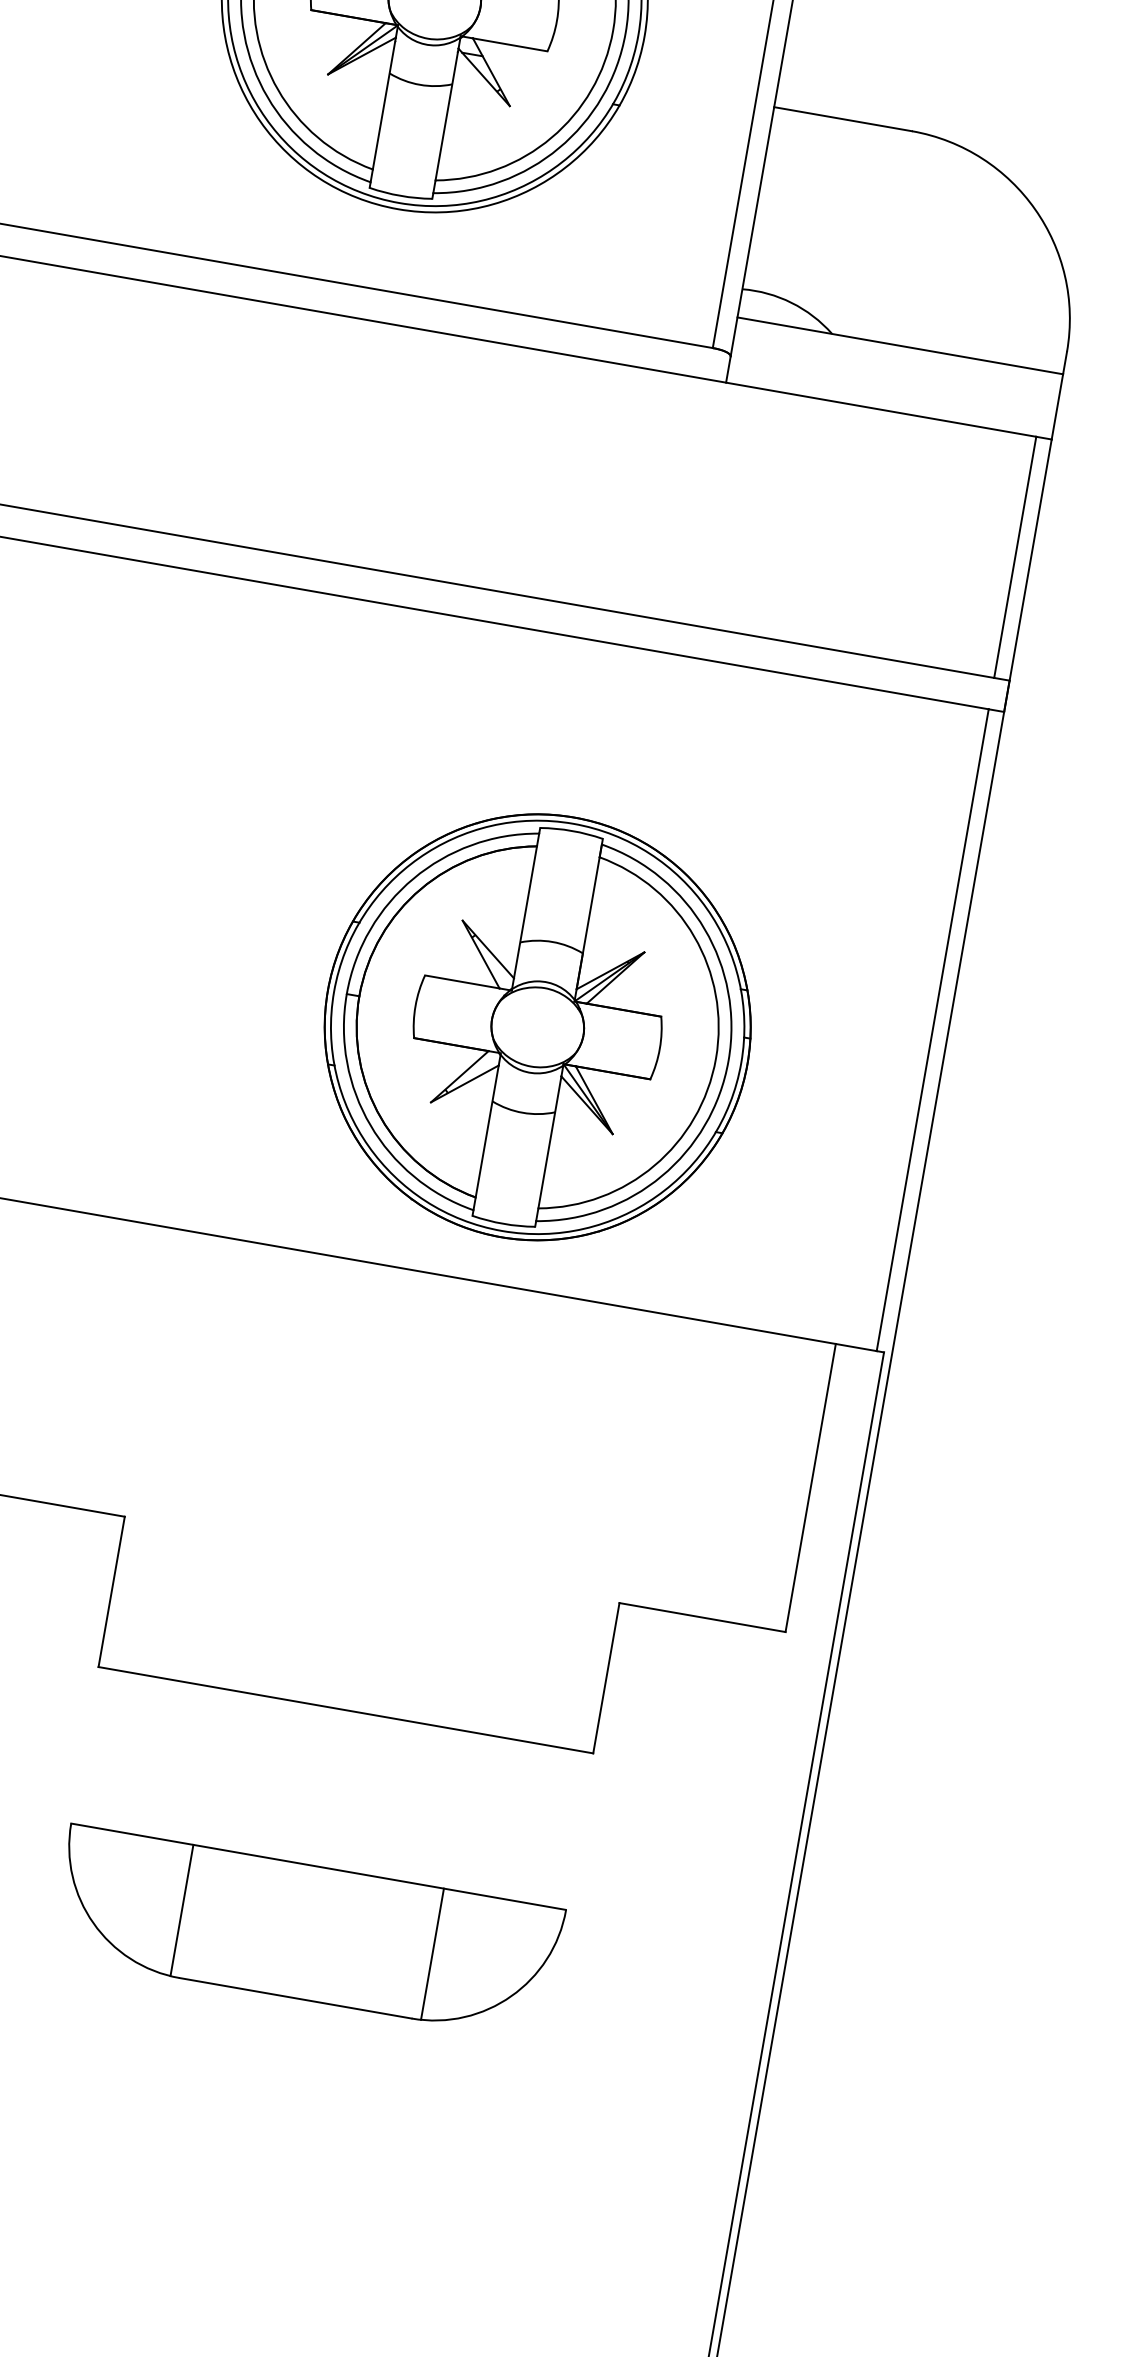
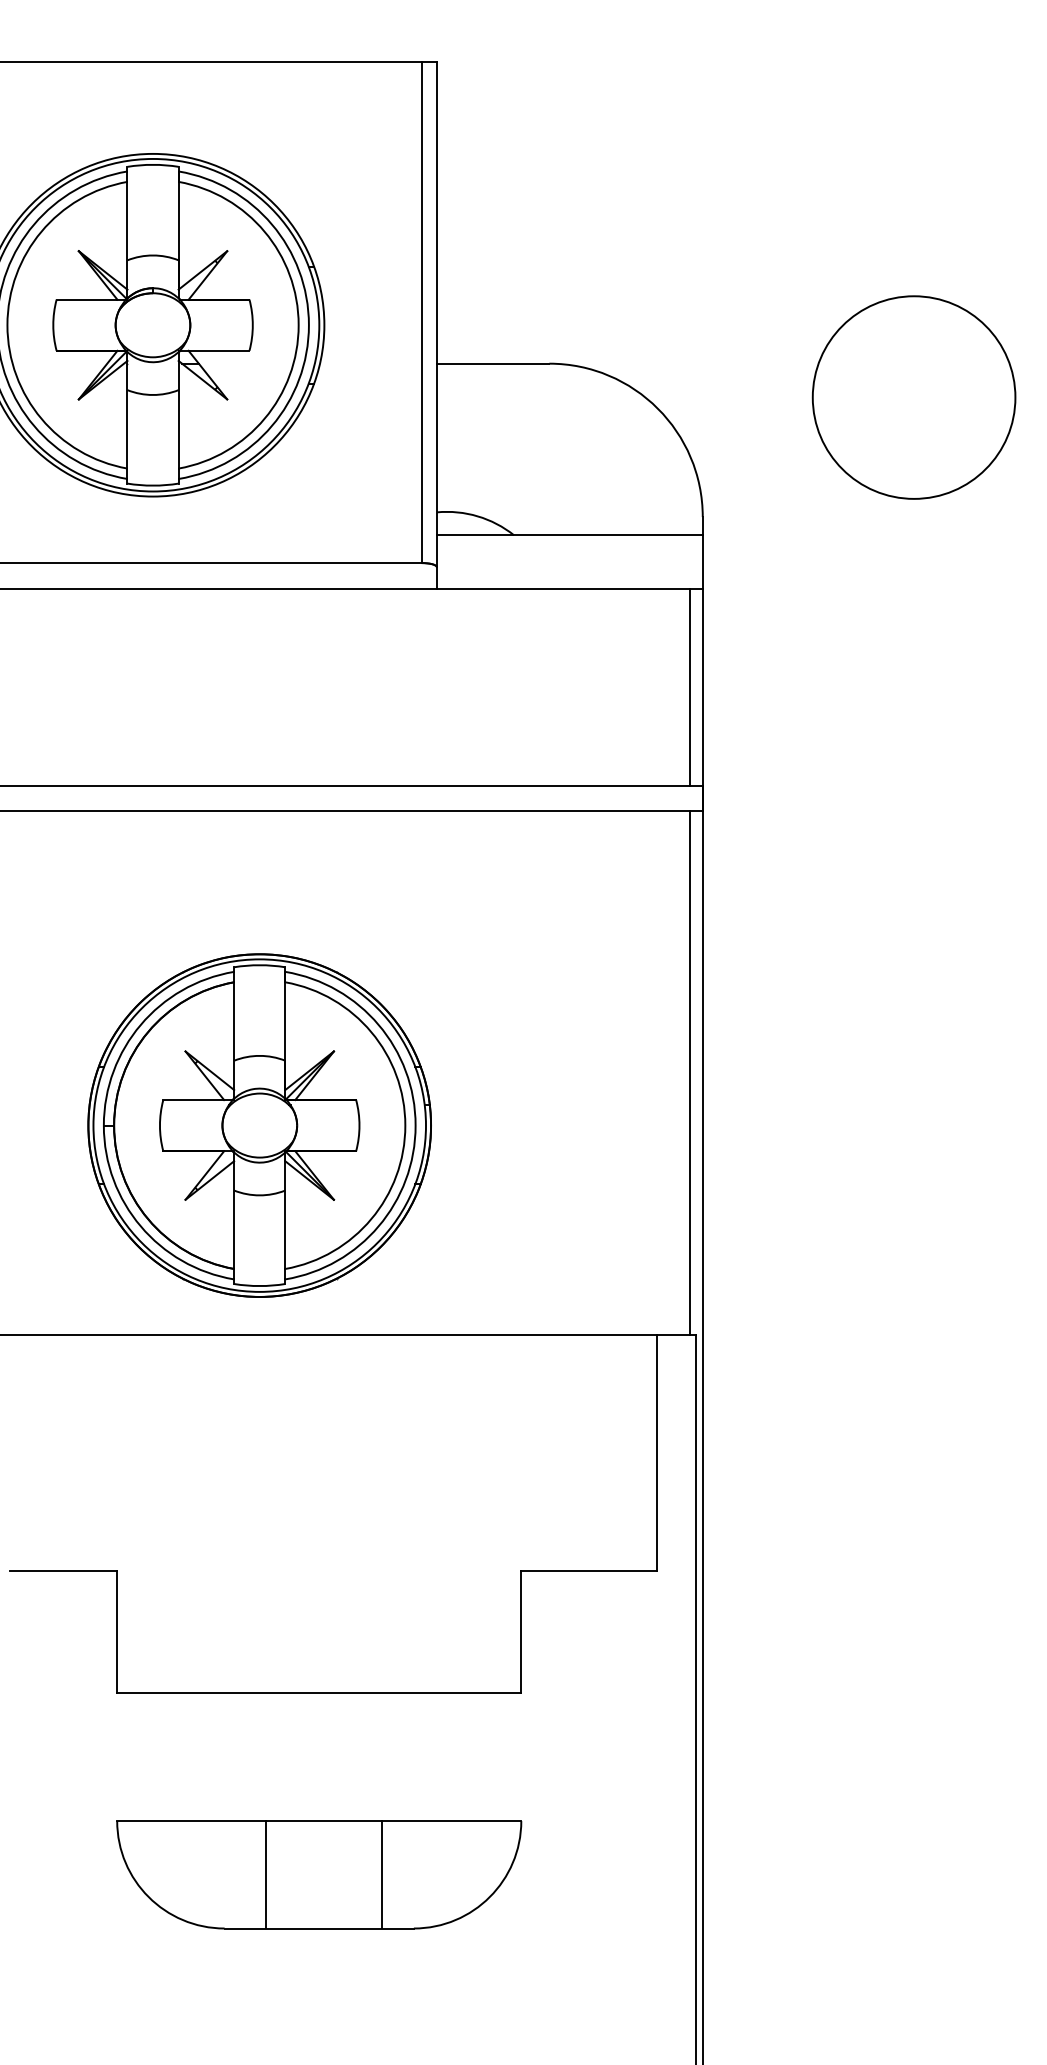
part: (537, 1027) -> (259, 1125), moved
line: (181, 1910) -> (265, 1874), moved
line: (432, 1954) -> (381, 1874), moved

